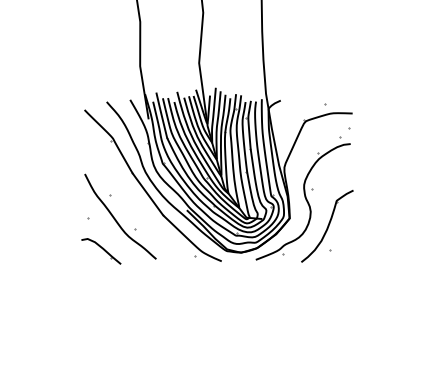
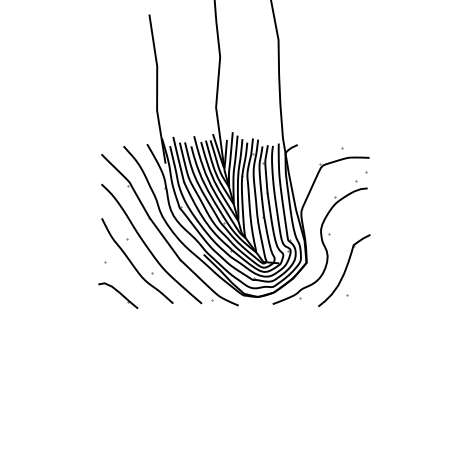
curve: (130, 201) -> (147, 245), added

